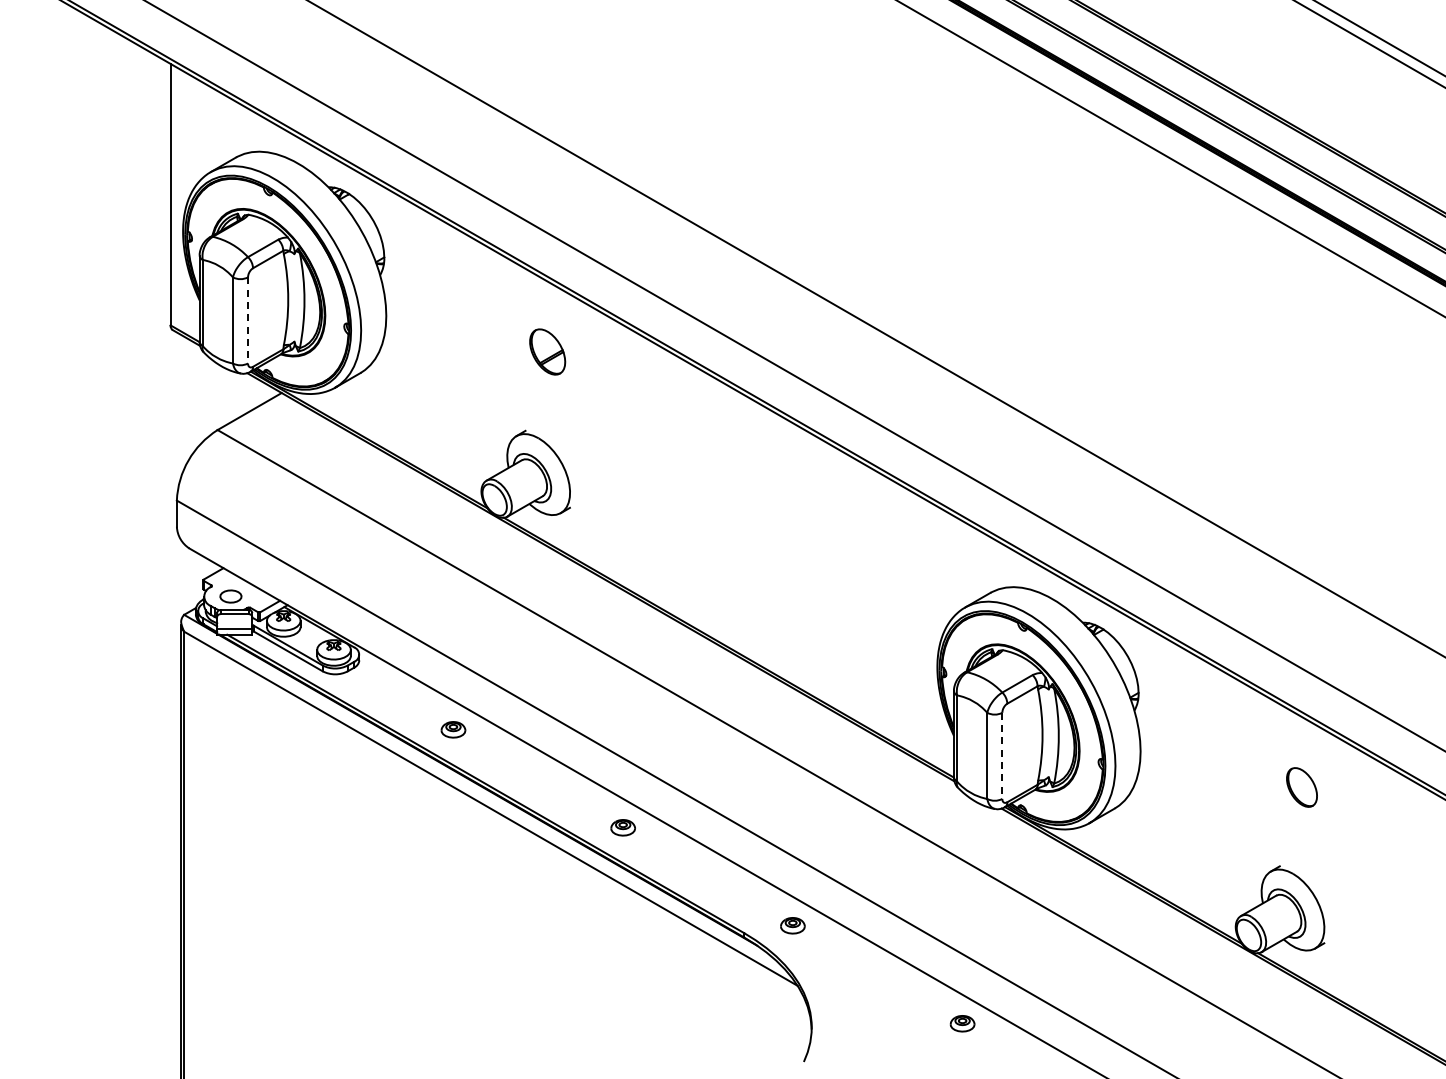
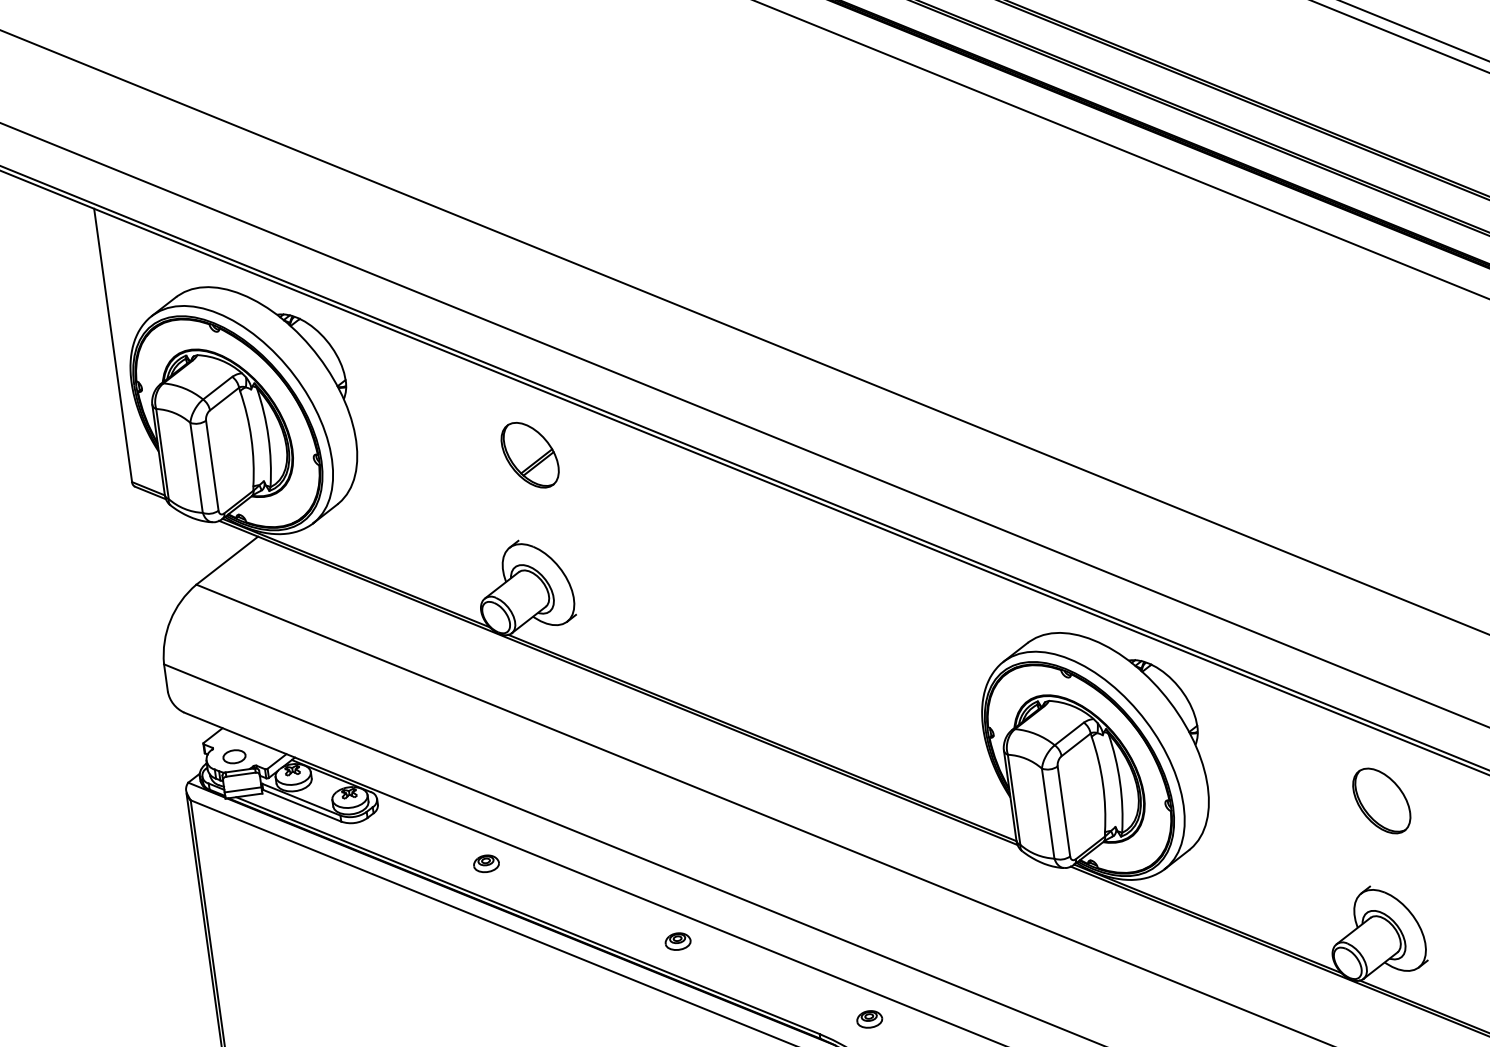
line: (248, 320) -> (212, 465), dashed -> solid
part: (547, 351) -> (529, 454), size x1.43
line: (1002, 756) -> (1064, 812), dashed -> solid
part: (1301, 787) -> (1381, 801), size x1.67

